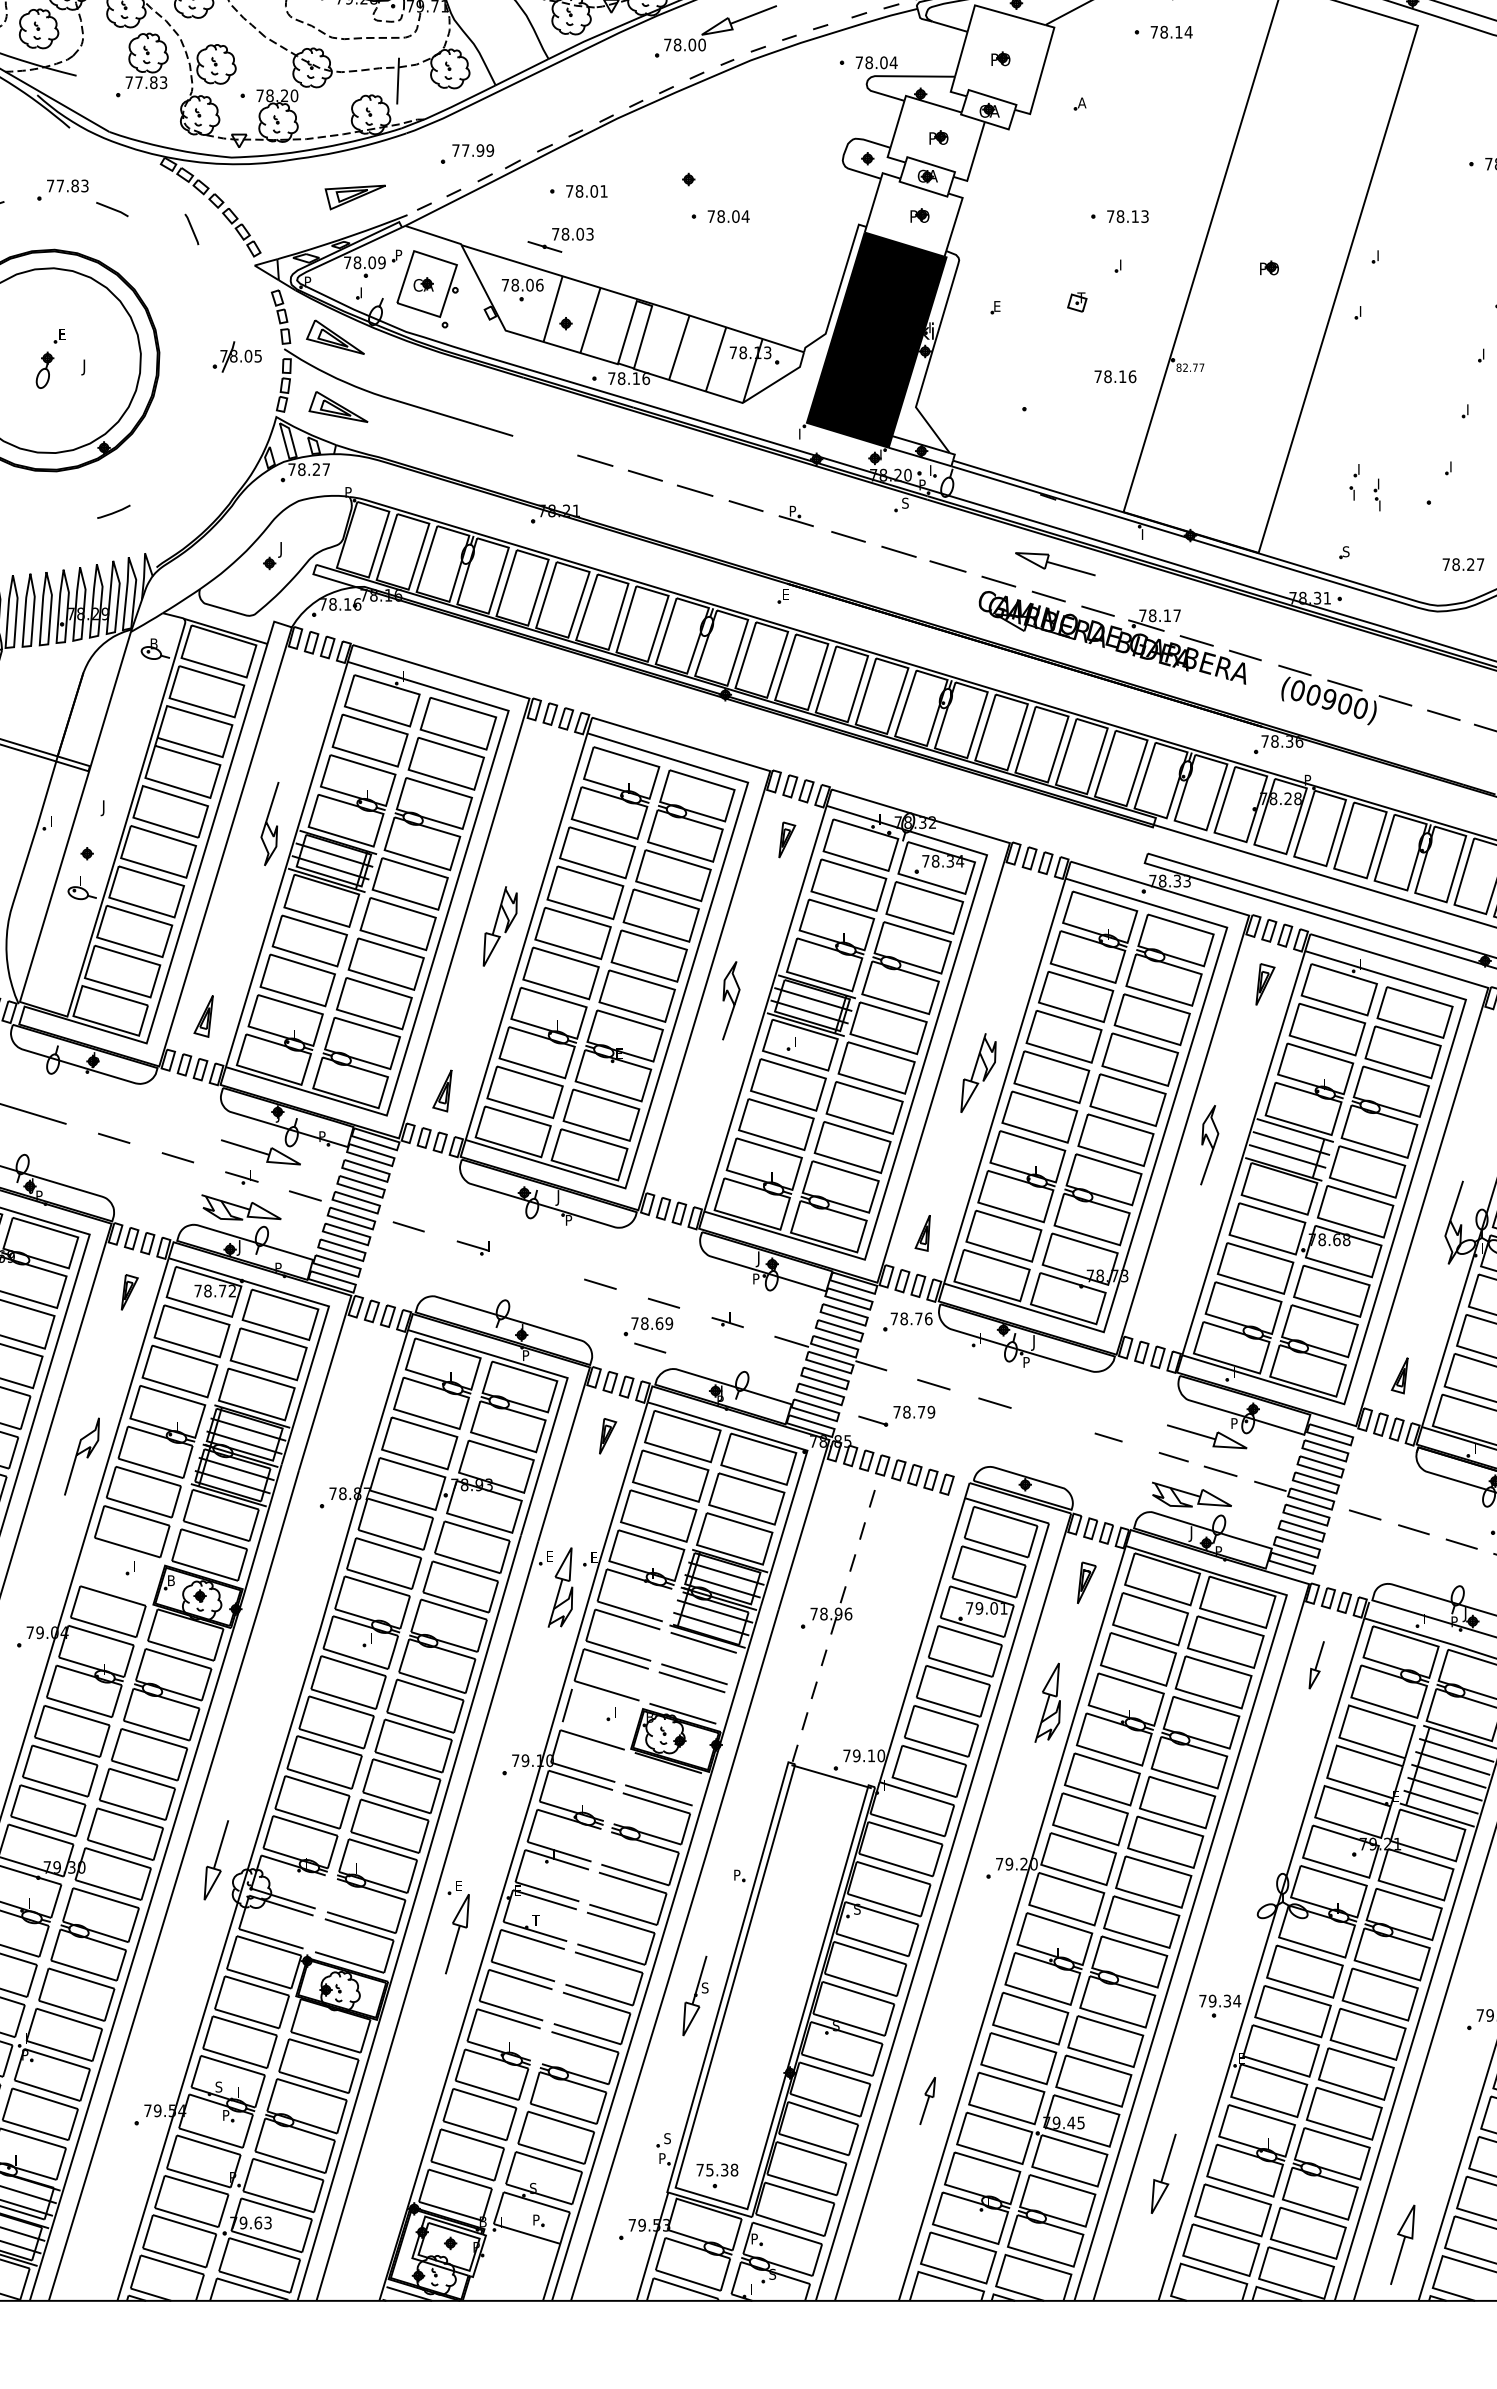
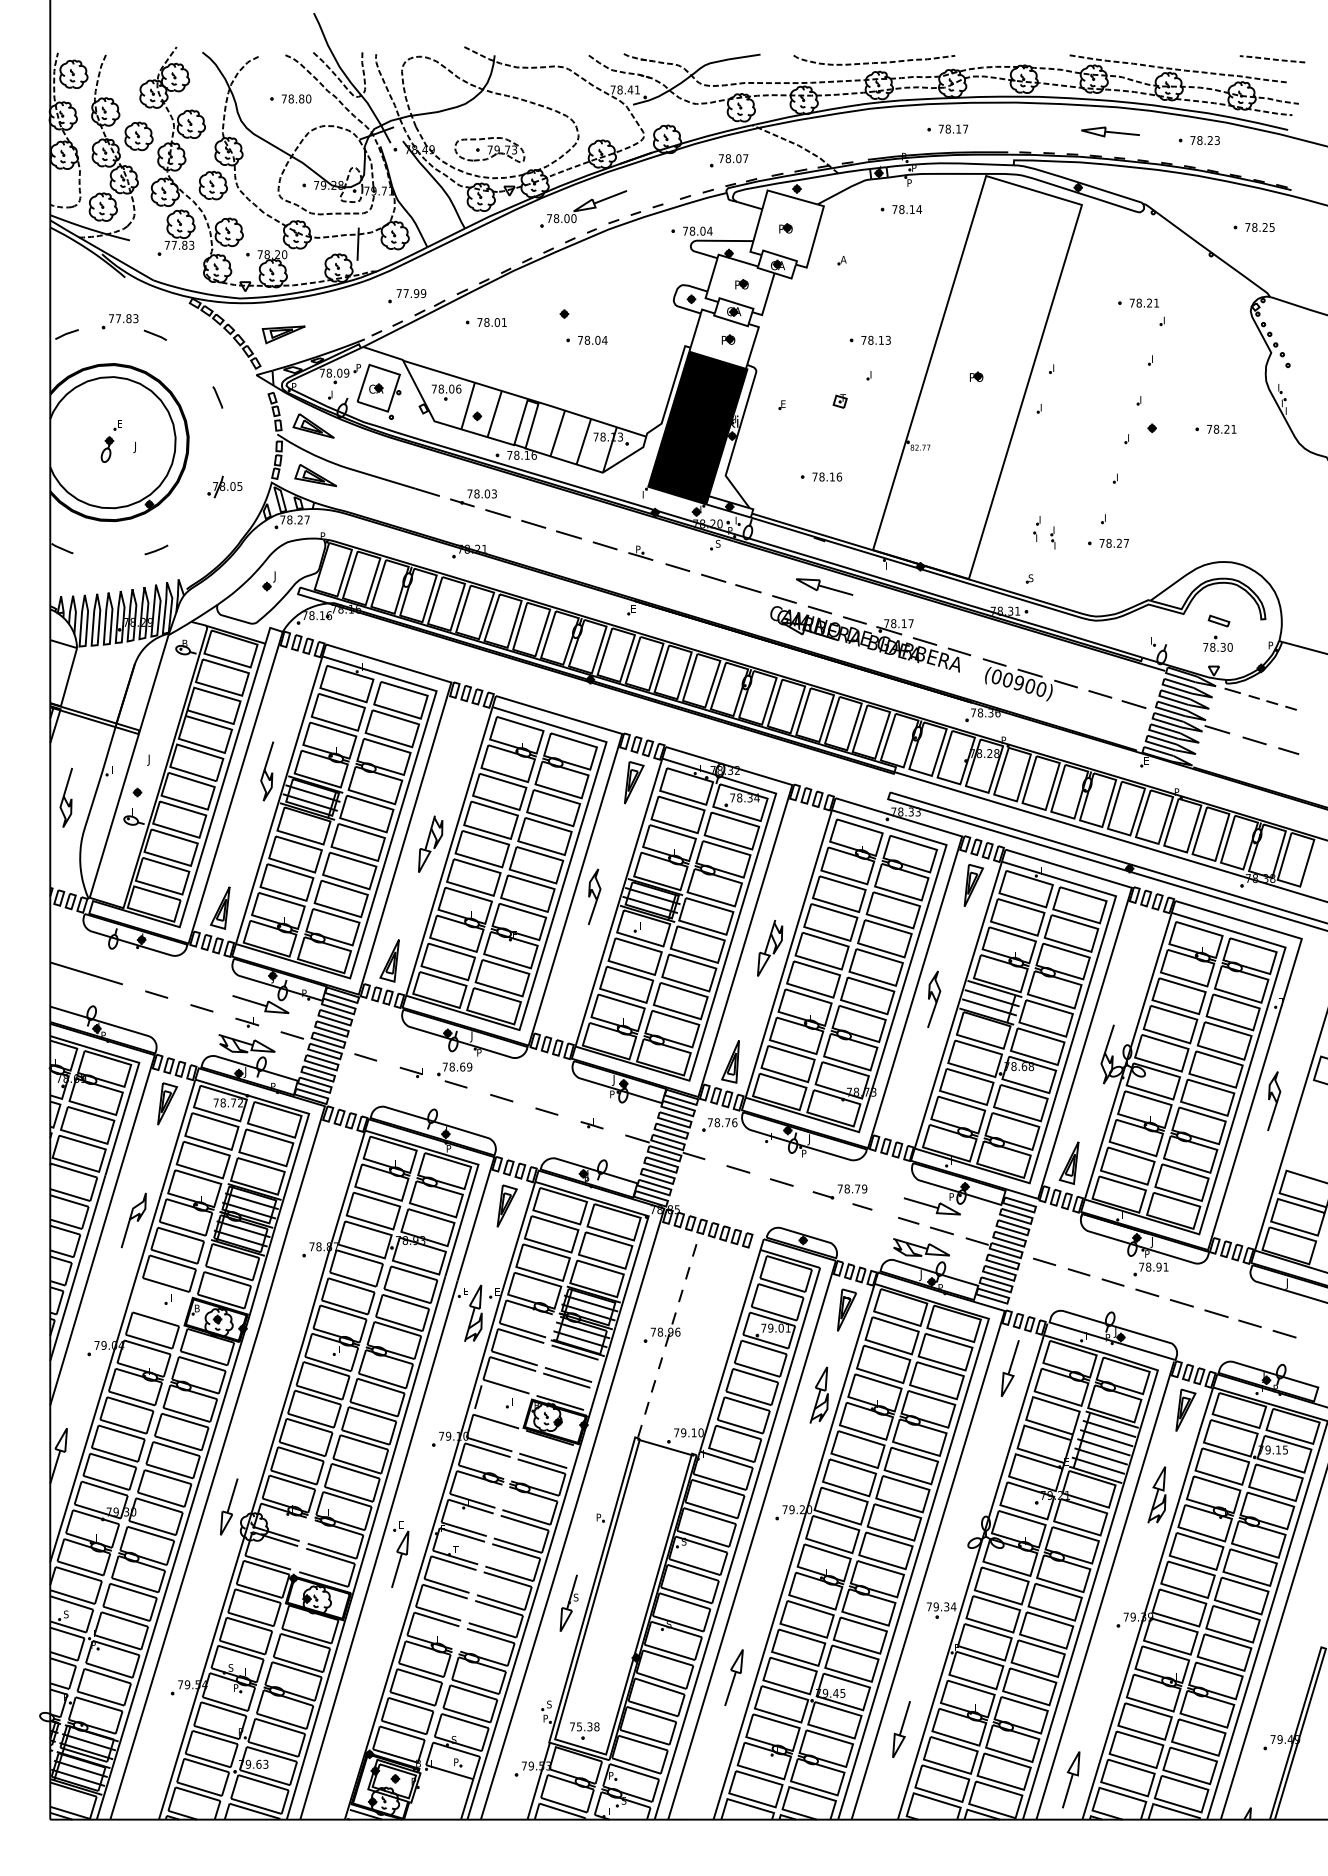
part: (354, 197) -> (283, 334), moved
line: (191, 229) -> (217, 397), moved
part: (560, 240) -> (473, 498), moved
part: (236, 356) -> (224, 486), moved
text: (1115, 375) -> (827, 476), moved
text: (1462, 563) -> (1113, 542), moved
part: (787, 839) -> (634, 782), size x1.67
part: (1265, 983) -> (973, 884), size x1.43
part: (202, 1015) -> (219, 907), size x1.43
part: (442, 1090) -> (389, 960), size x1.43
part: (922, 1232) -> (730, 1061), size x1.67
part: (129, 1291) -> (167, 1103), size x1.67
part: (647, 1335) -> (454, 1075), moved
part: (1398, 1374) -> (1068, 1162), size x1.67
part: (895, 1415) -> (839, 1191), moved
part: (607, 1435) -> (506, 1205), size x1.67
part: (1086, 1582) -> (846, 1309), size x1.43
part: (1315, 1665) -> (1009, 1368), size x1.67
part: (926, 2100) -> (733, 1677), size x1.67

